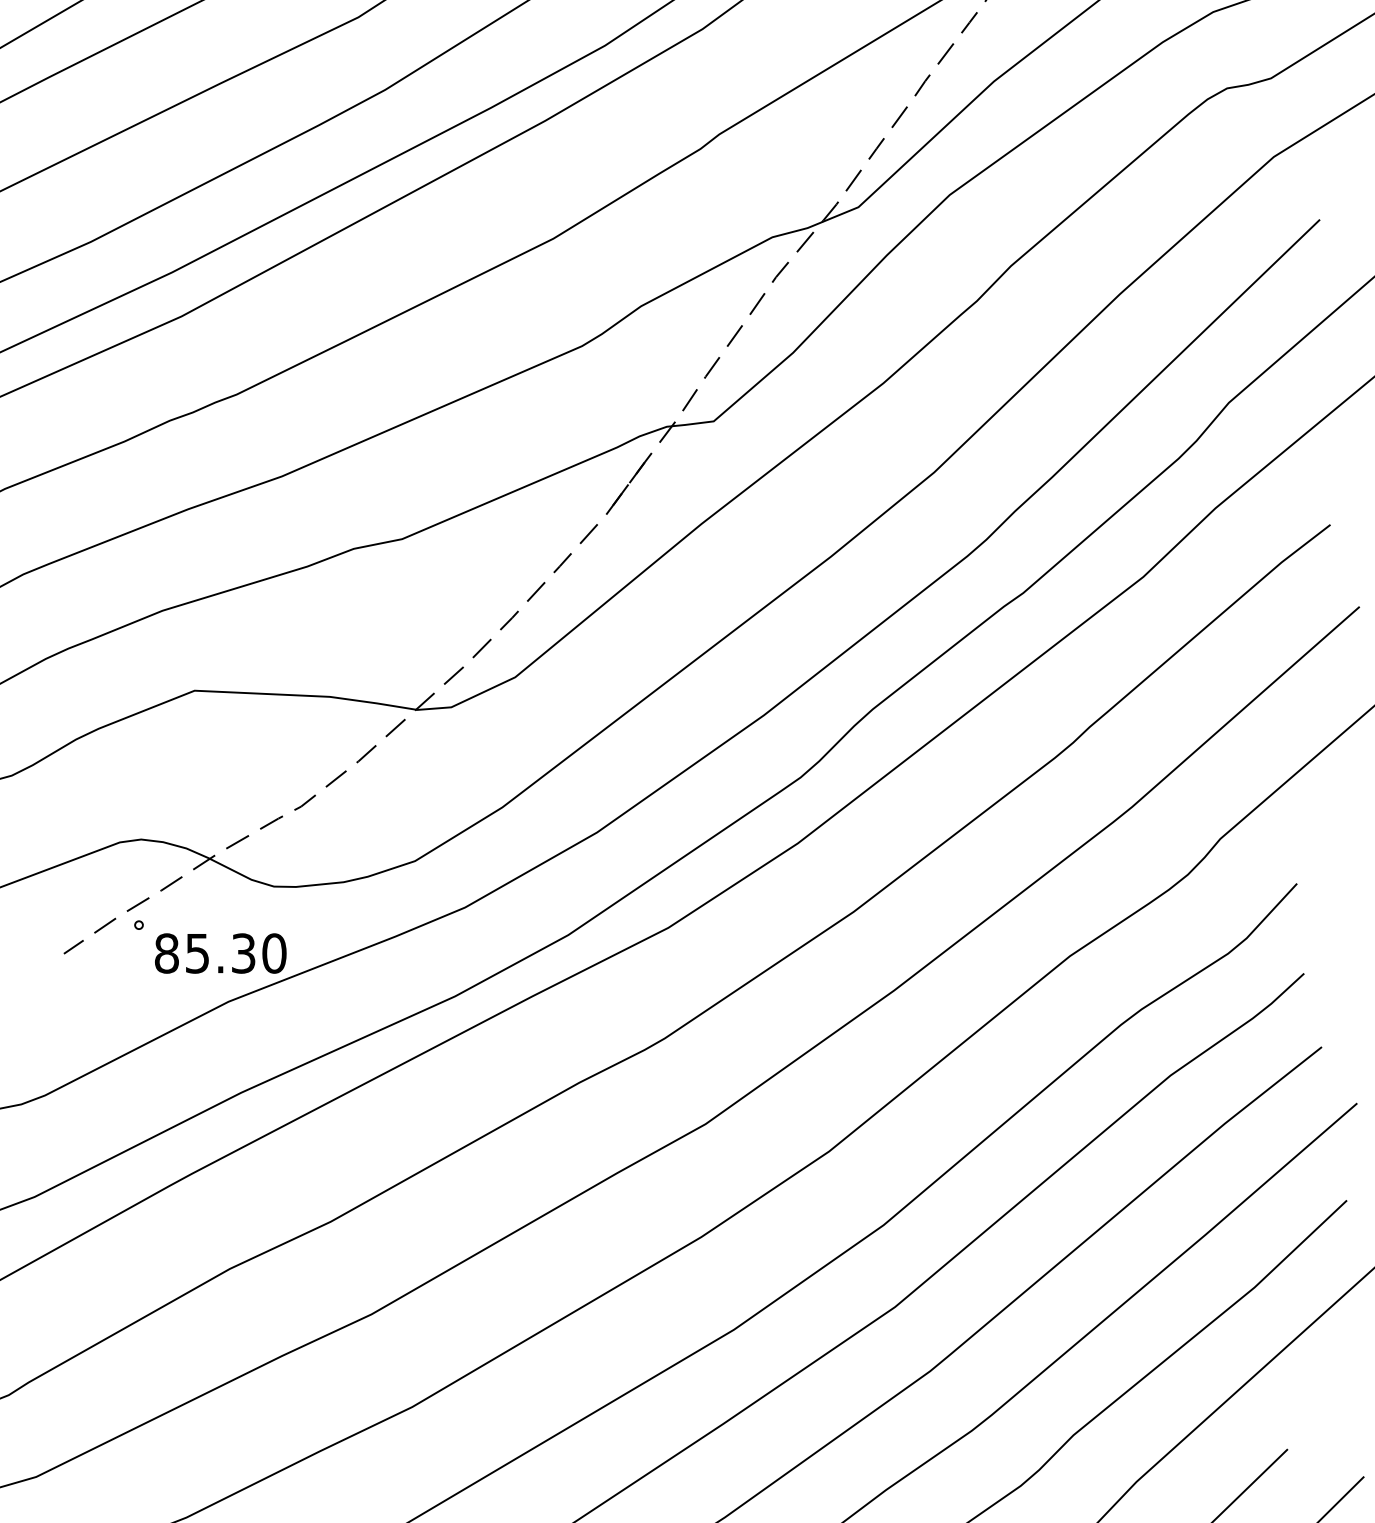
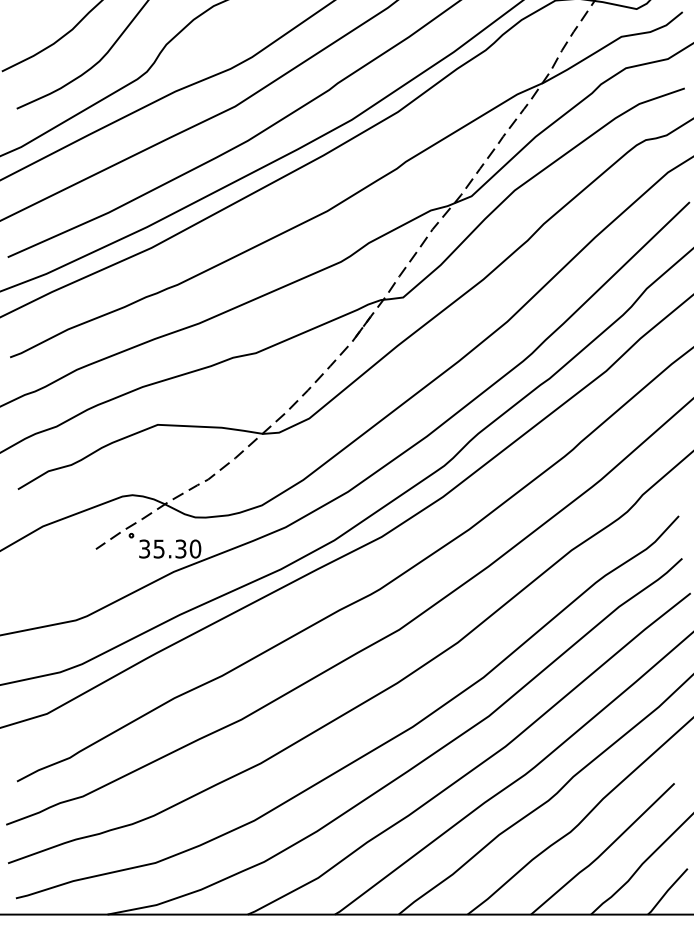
text: (166, 952) -> (144, 548), 85.30 -> 35.30

